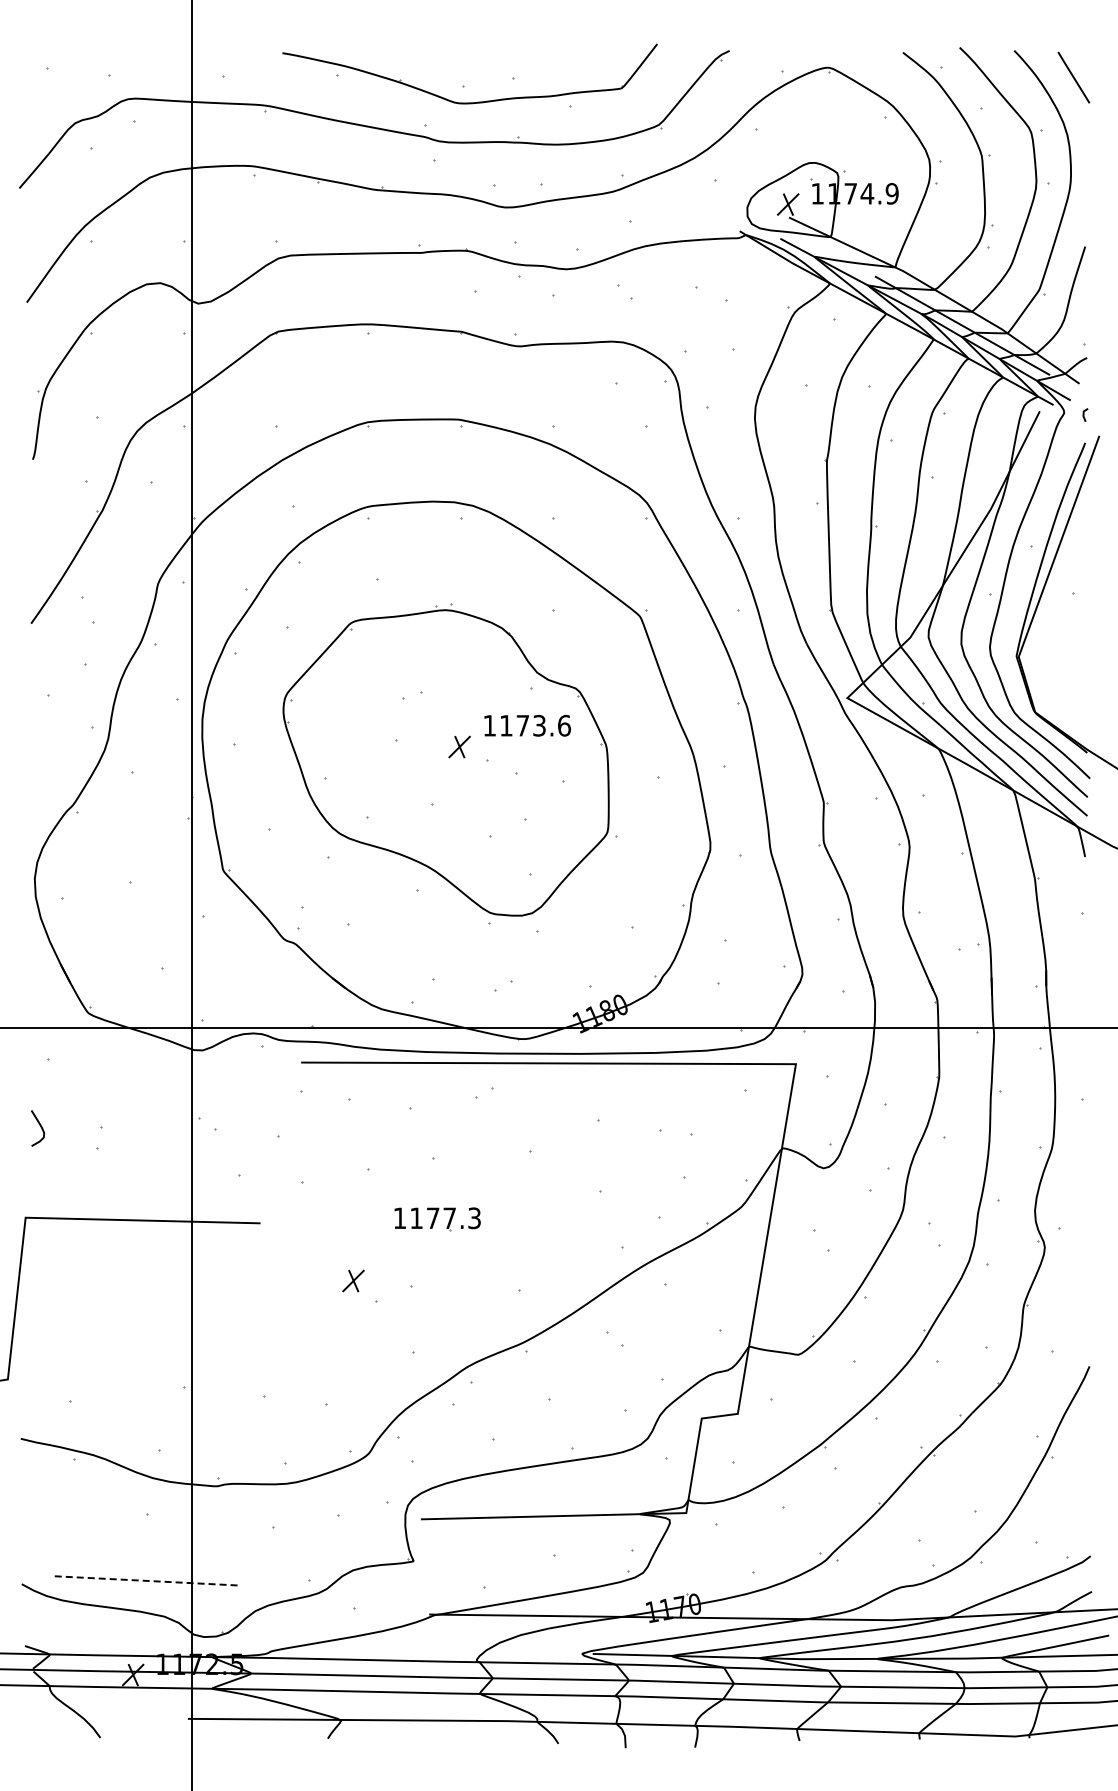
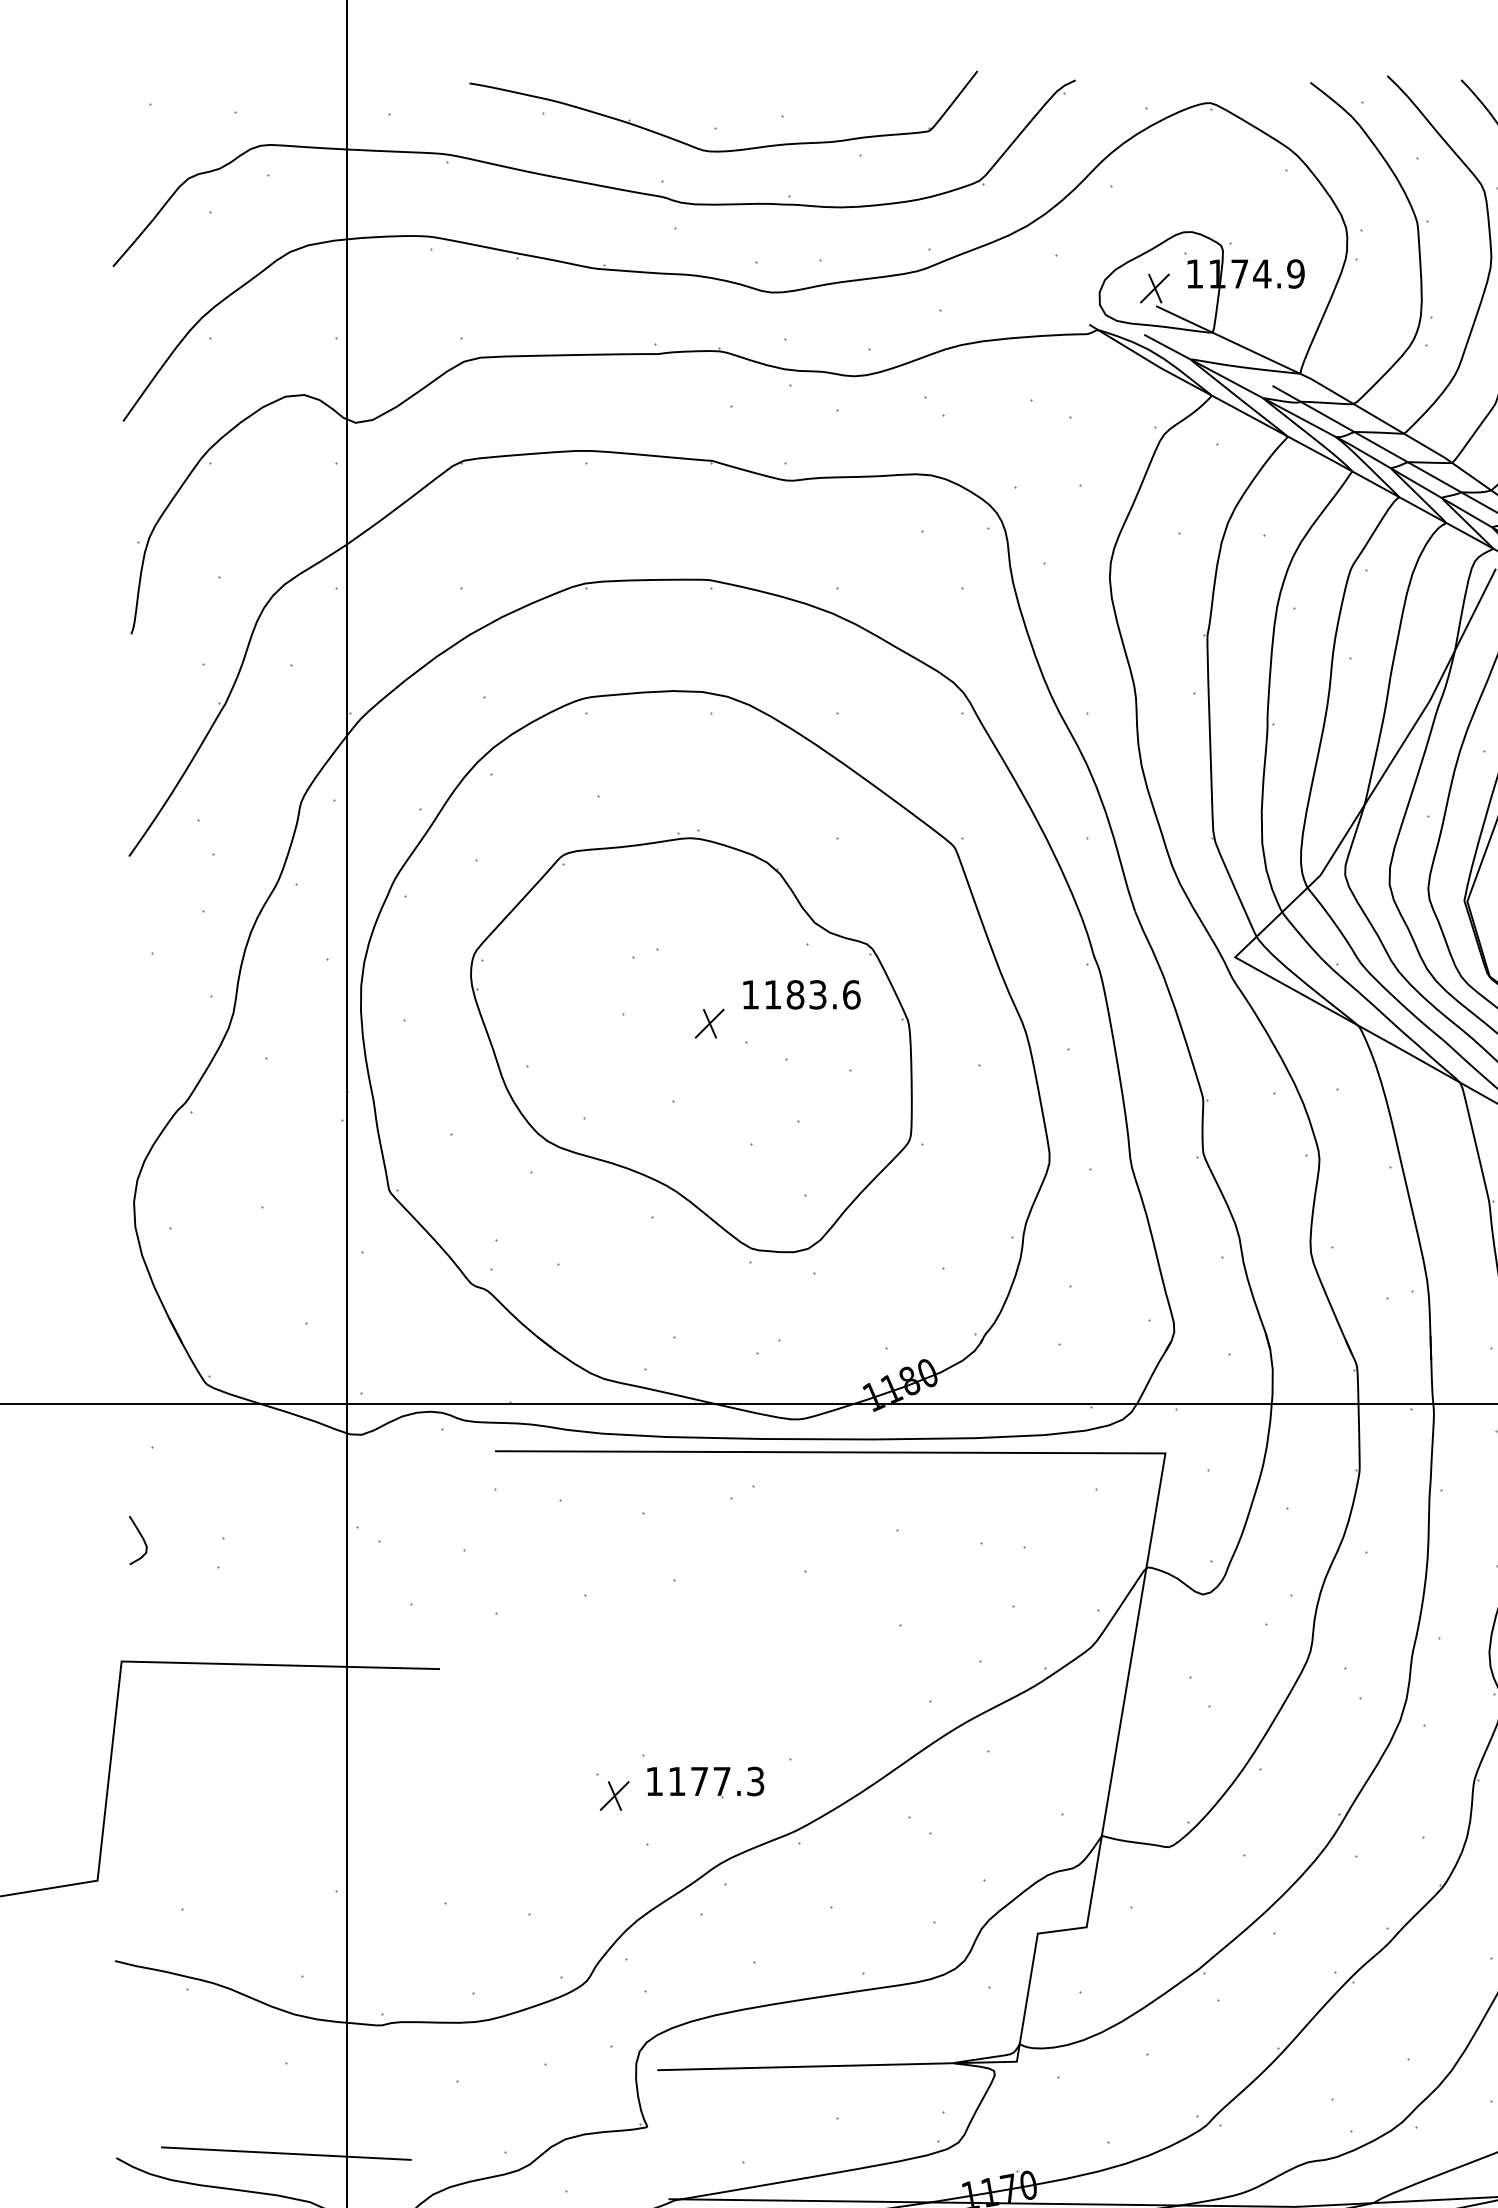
text: (522, 725) -> (794, 994), 1173.6 -> 1183.6
part: (437, 1219) -> (705, 1783), moved
part: (353, 1280) -> (614, 1795), moved
line: (147, 1580) -> (286, 2153), dashed -> solid

